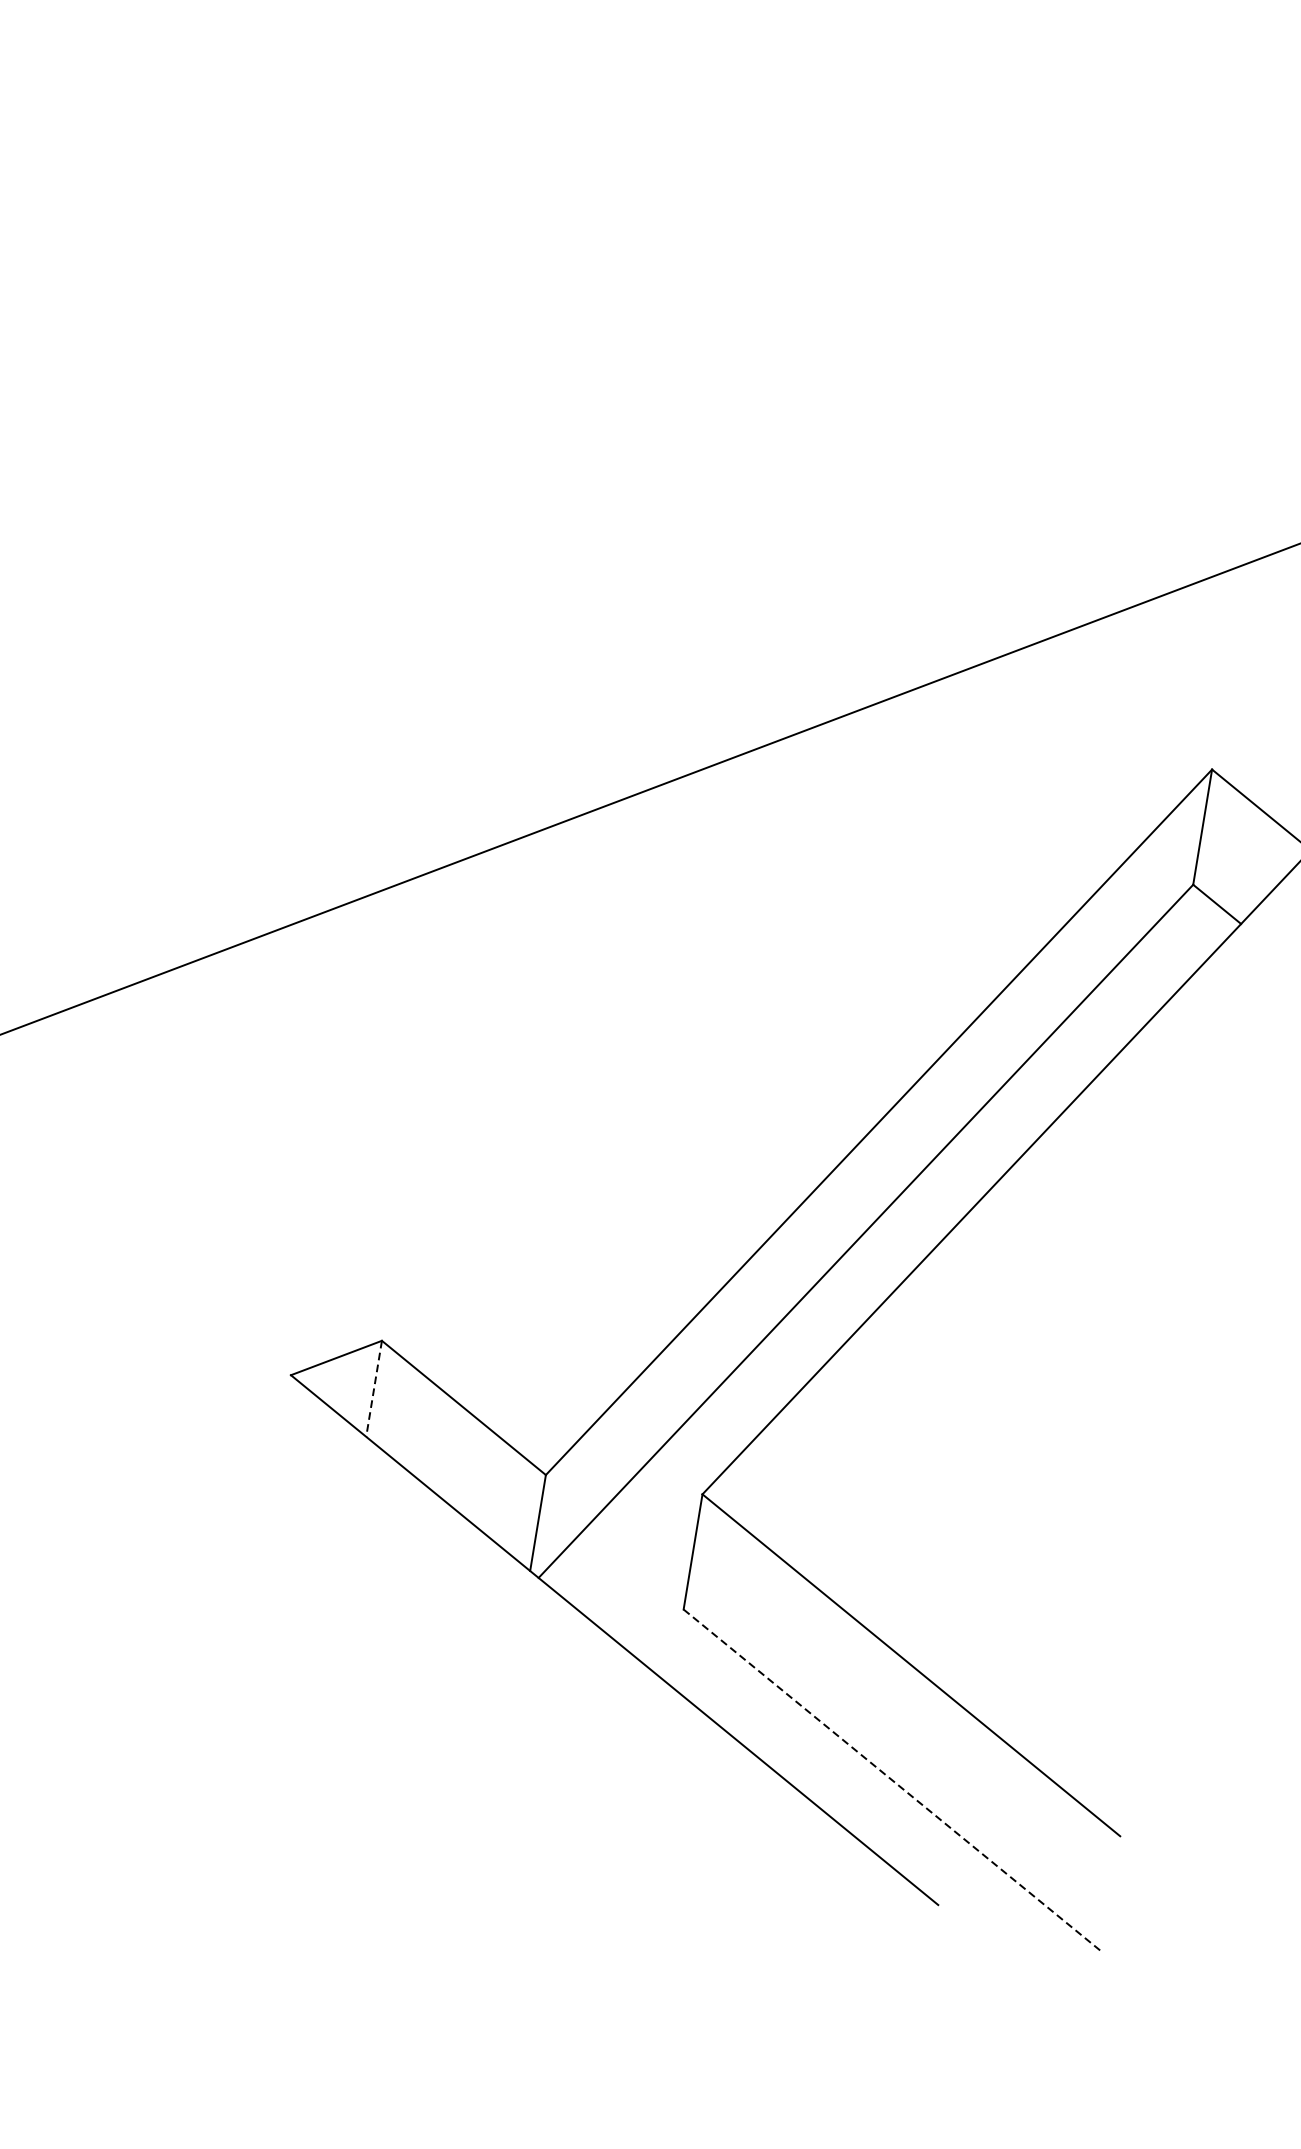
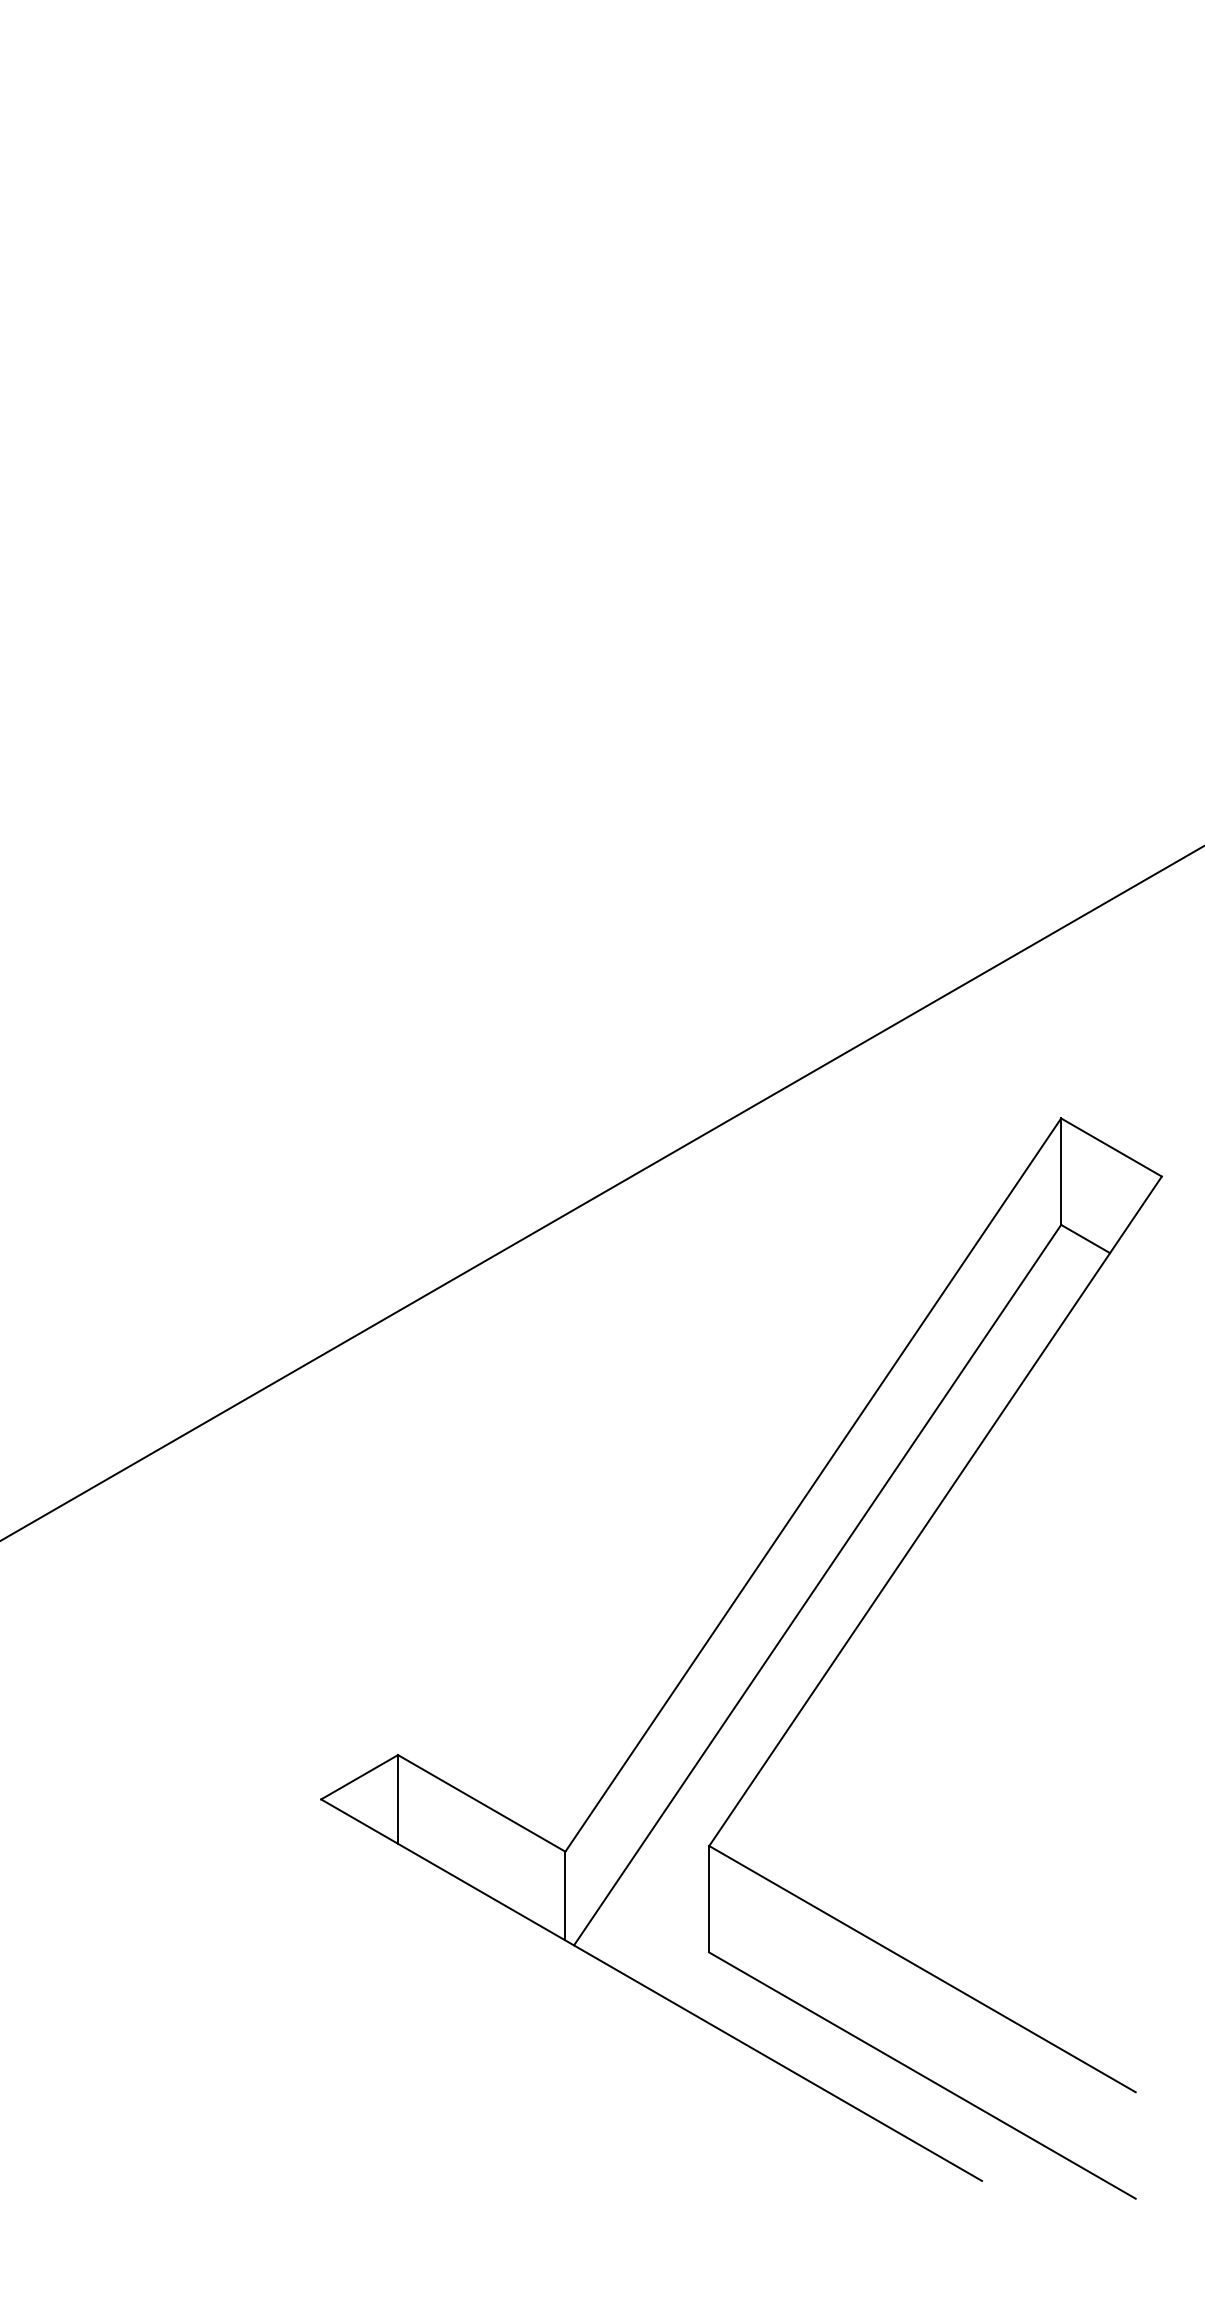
line: (374, 1388) -> (398, 1799), dashed -> solid
line: (892, 1780) -> (922, 2075), dashed -> solid

